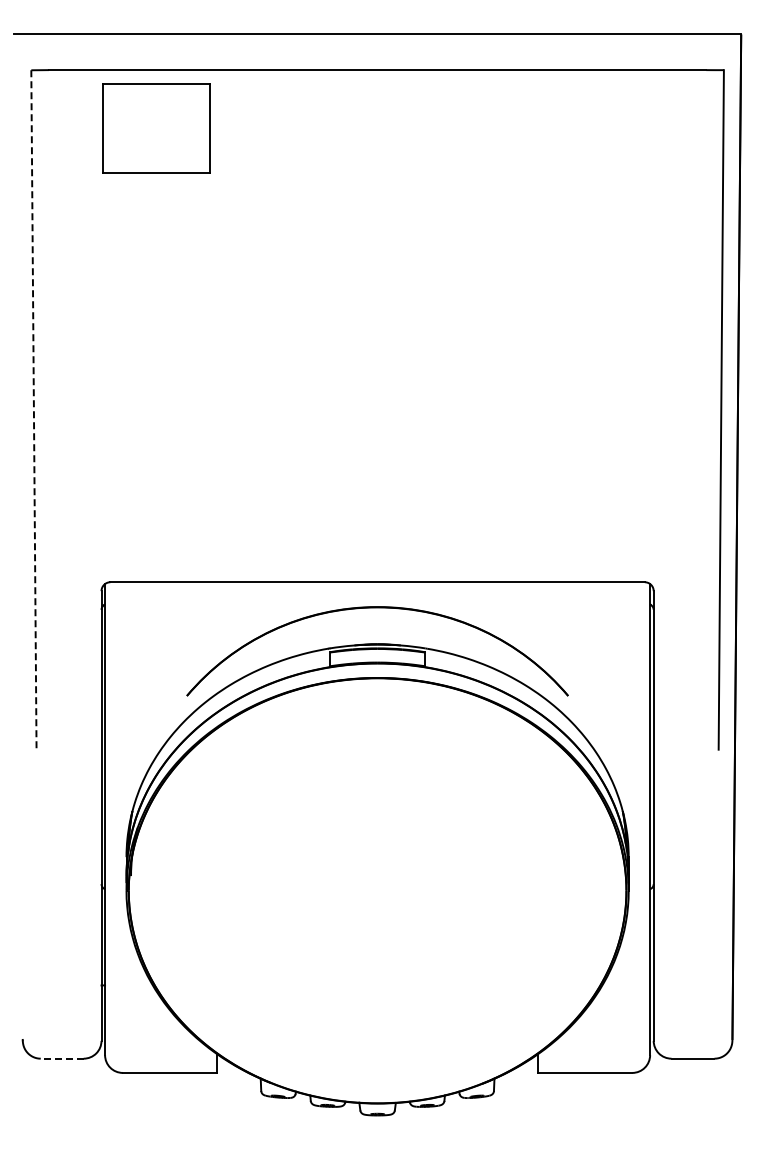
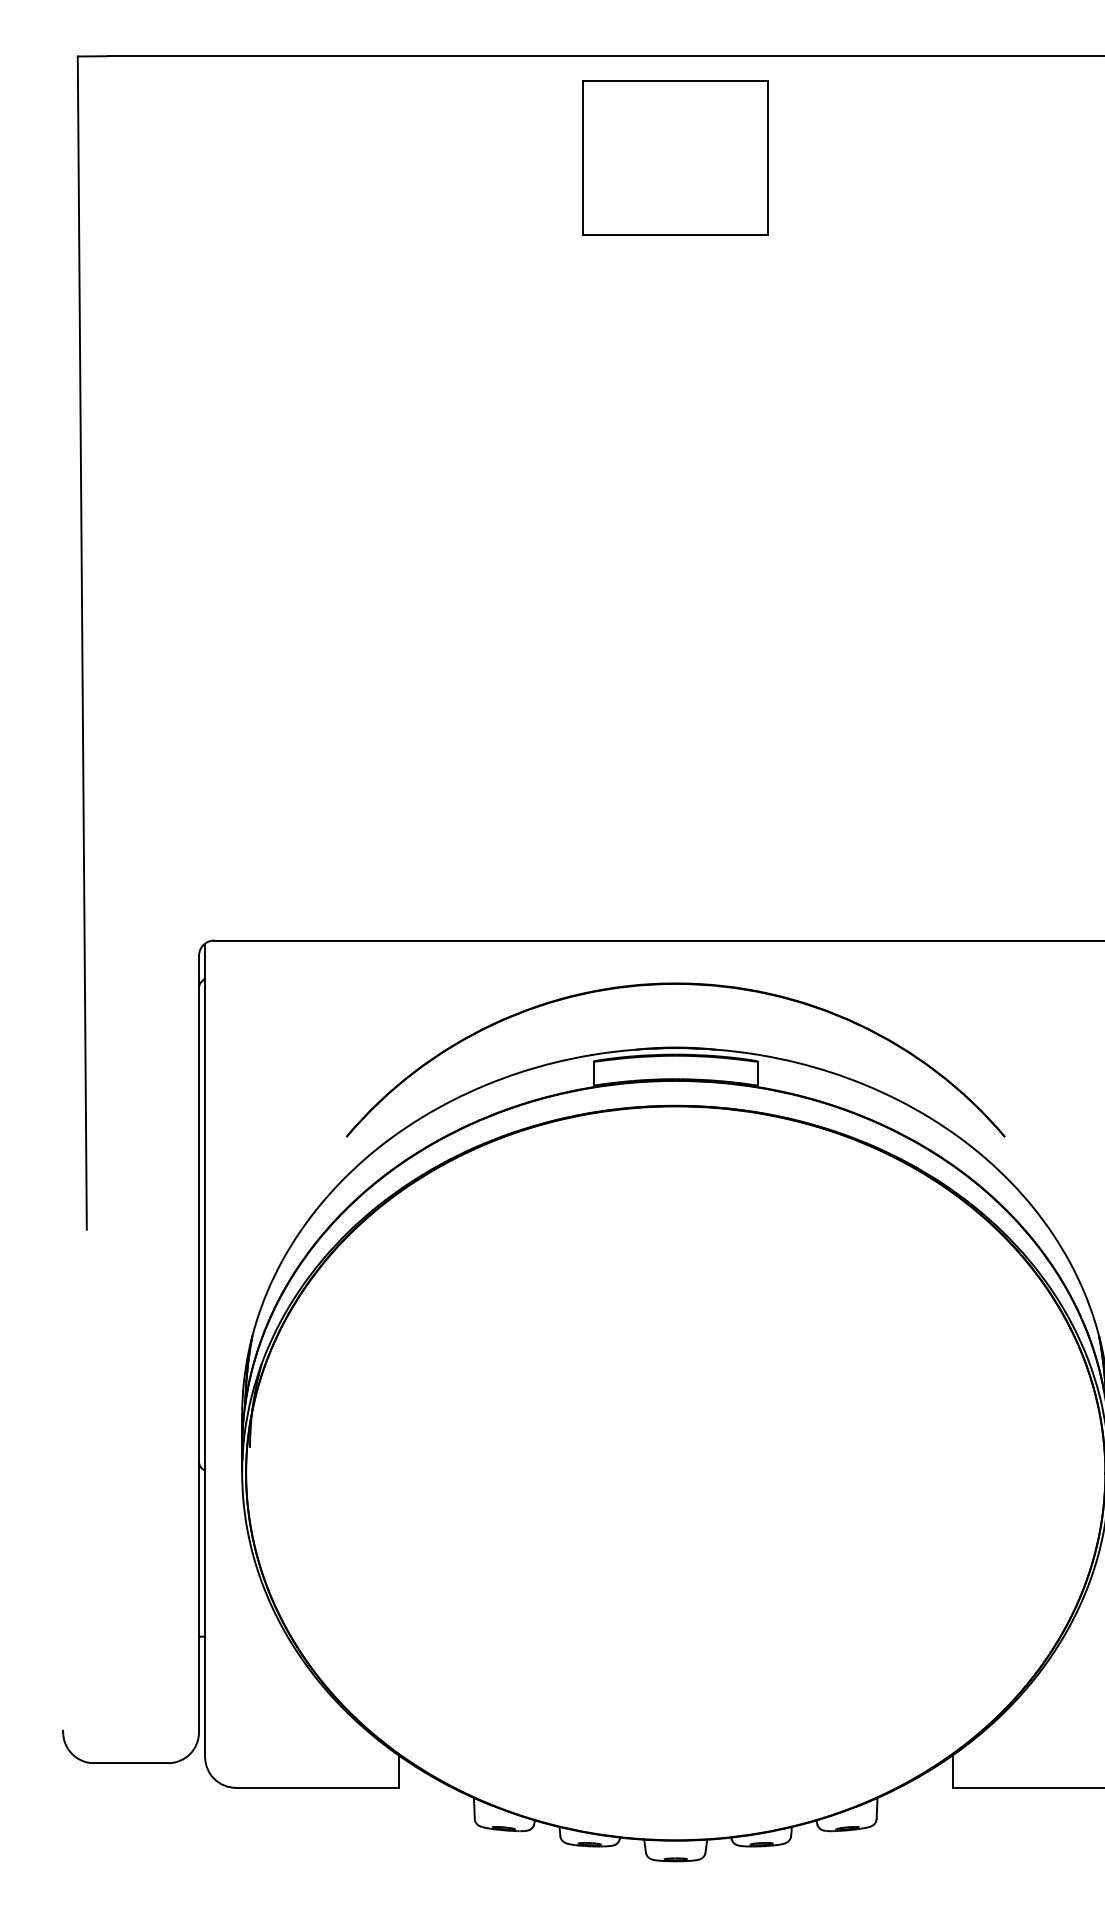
part: (156, 128) -> (675, 157), moved
line: (33, 409) -> (81, 642), dashed -> solid
line: (61, 1058) -> (129, 1762), dashed -> solid

